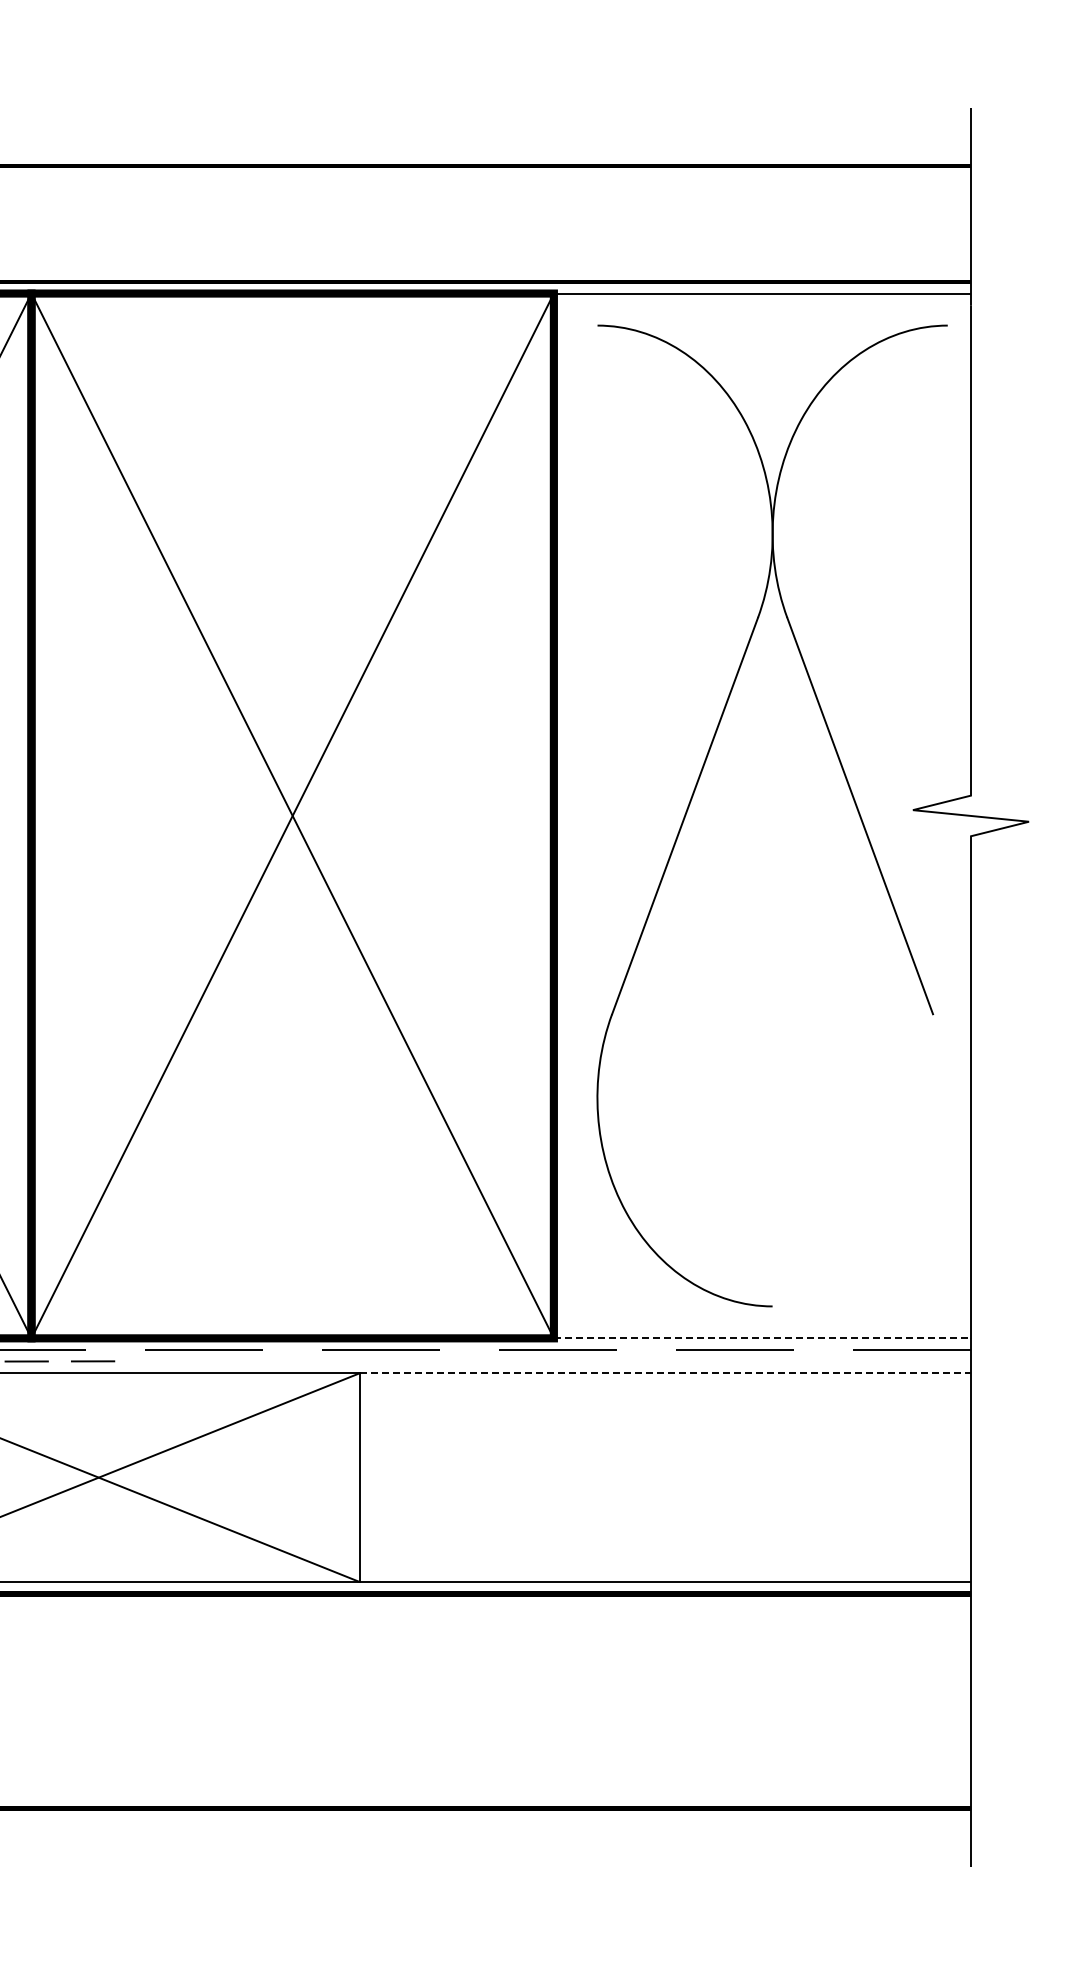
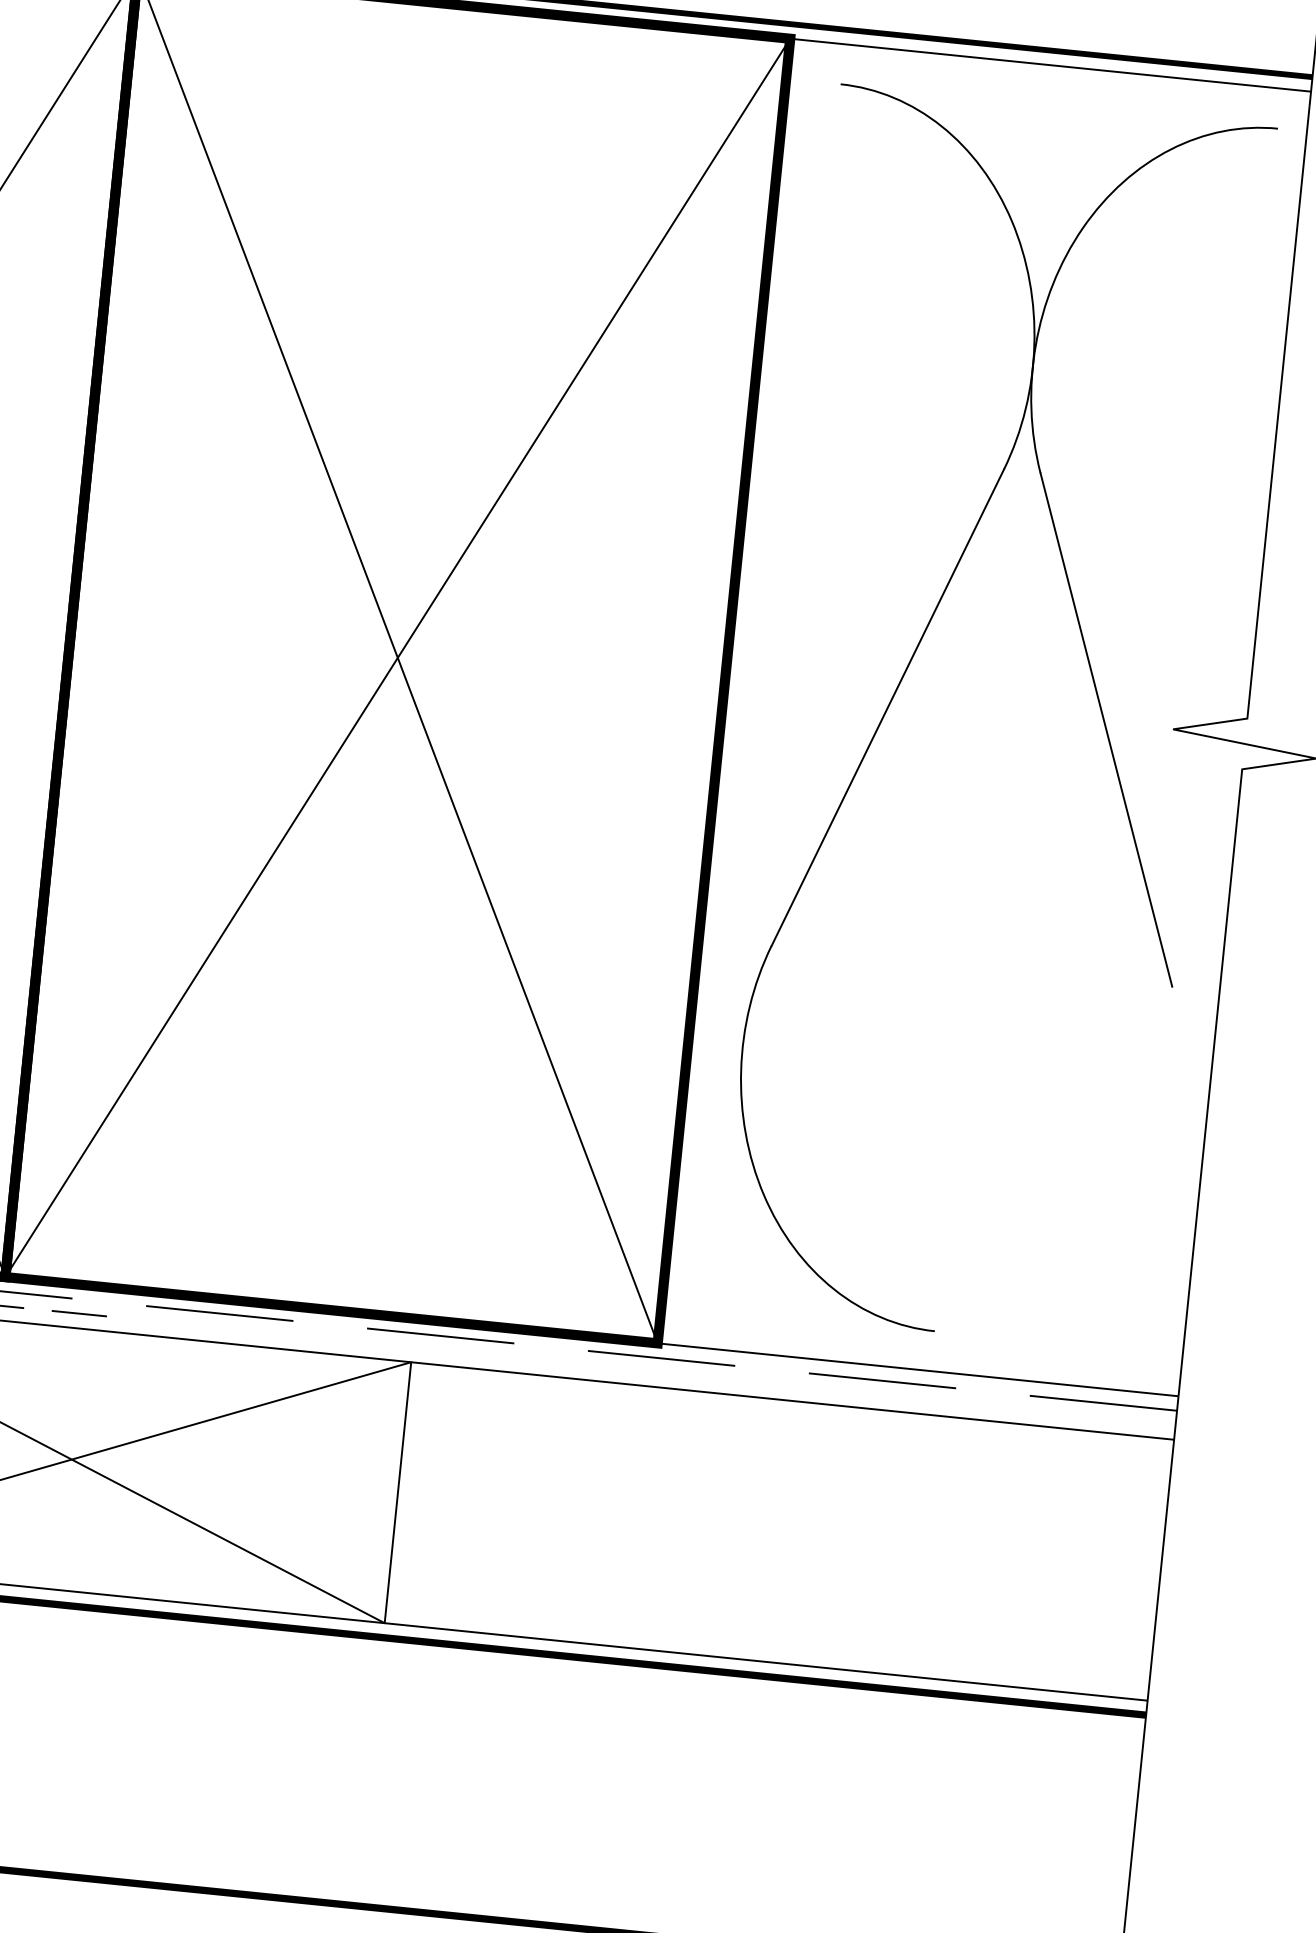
line: (762, 1338) -> (918, 1370), dashed -> solid
line: (666, 1373) -> (793, 1401), dashed -> solid

